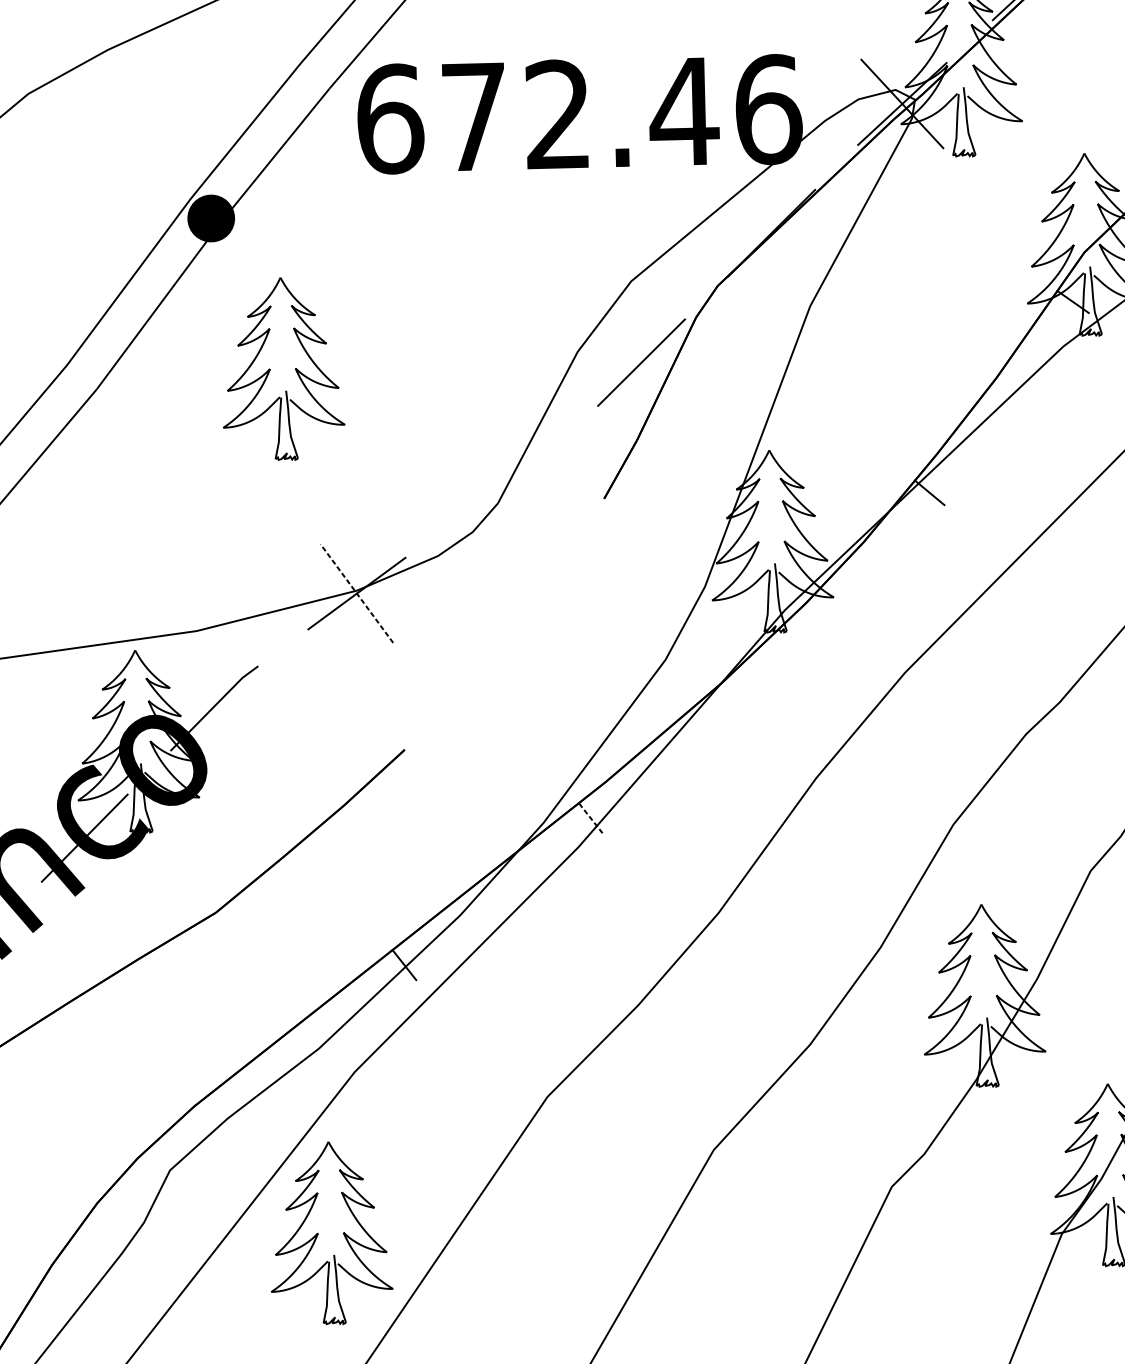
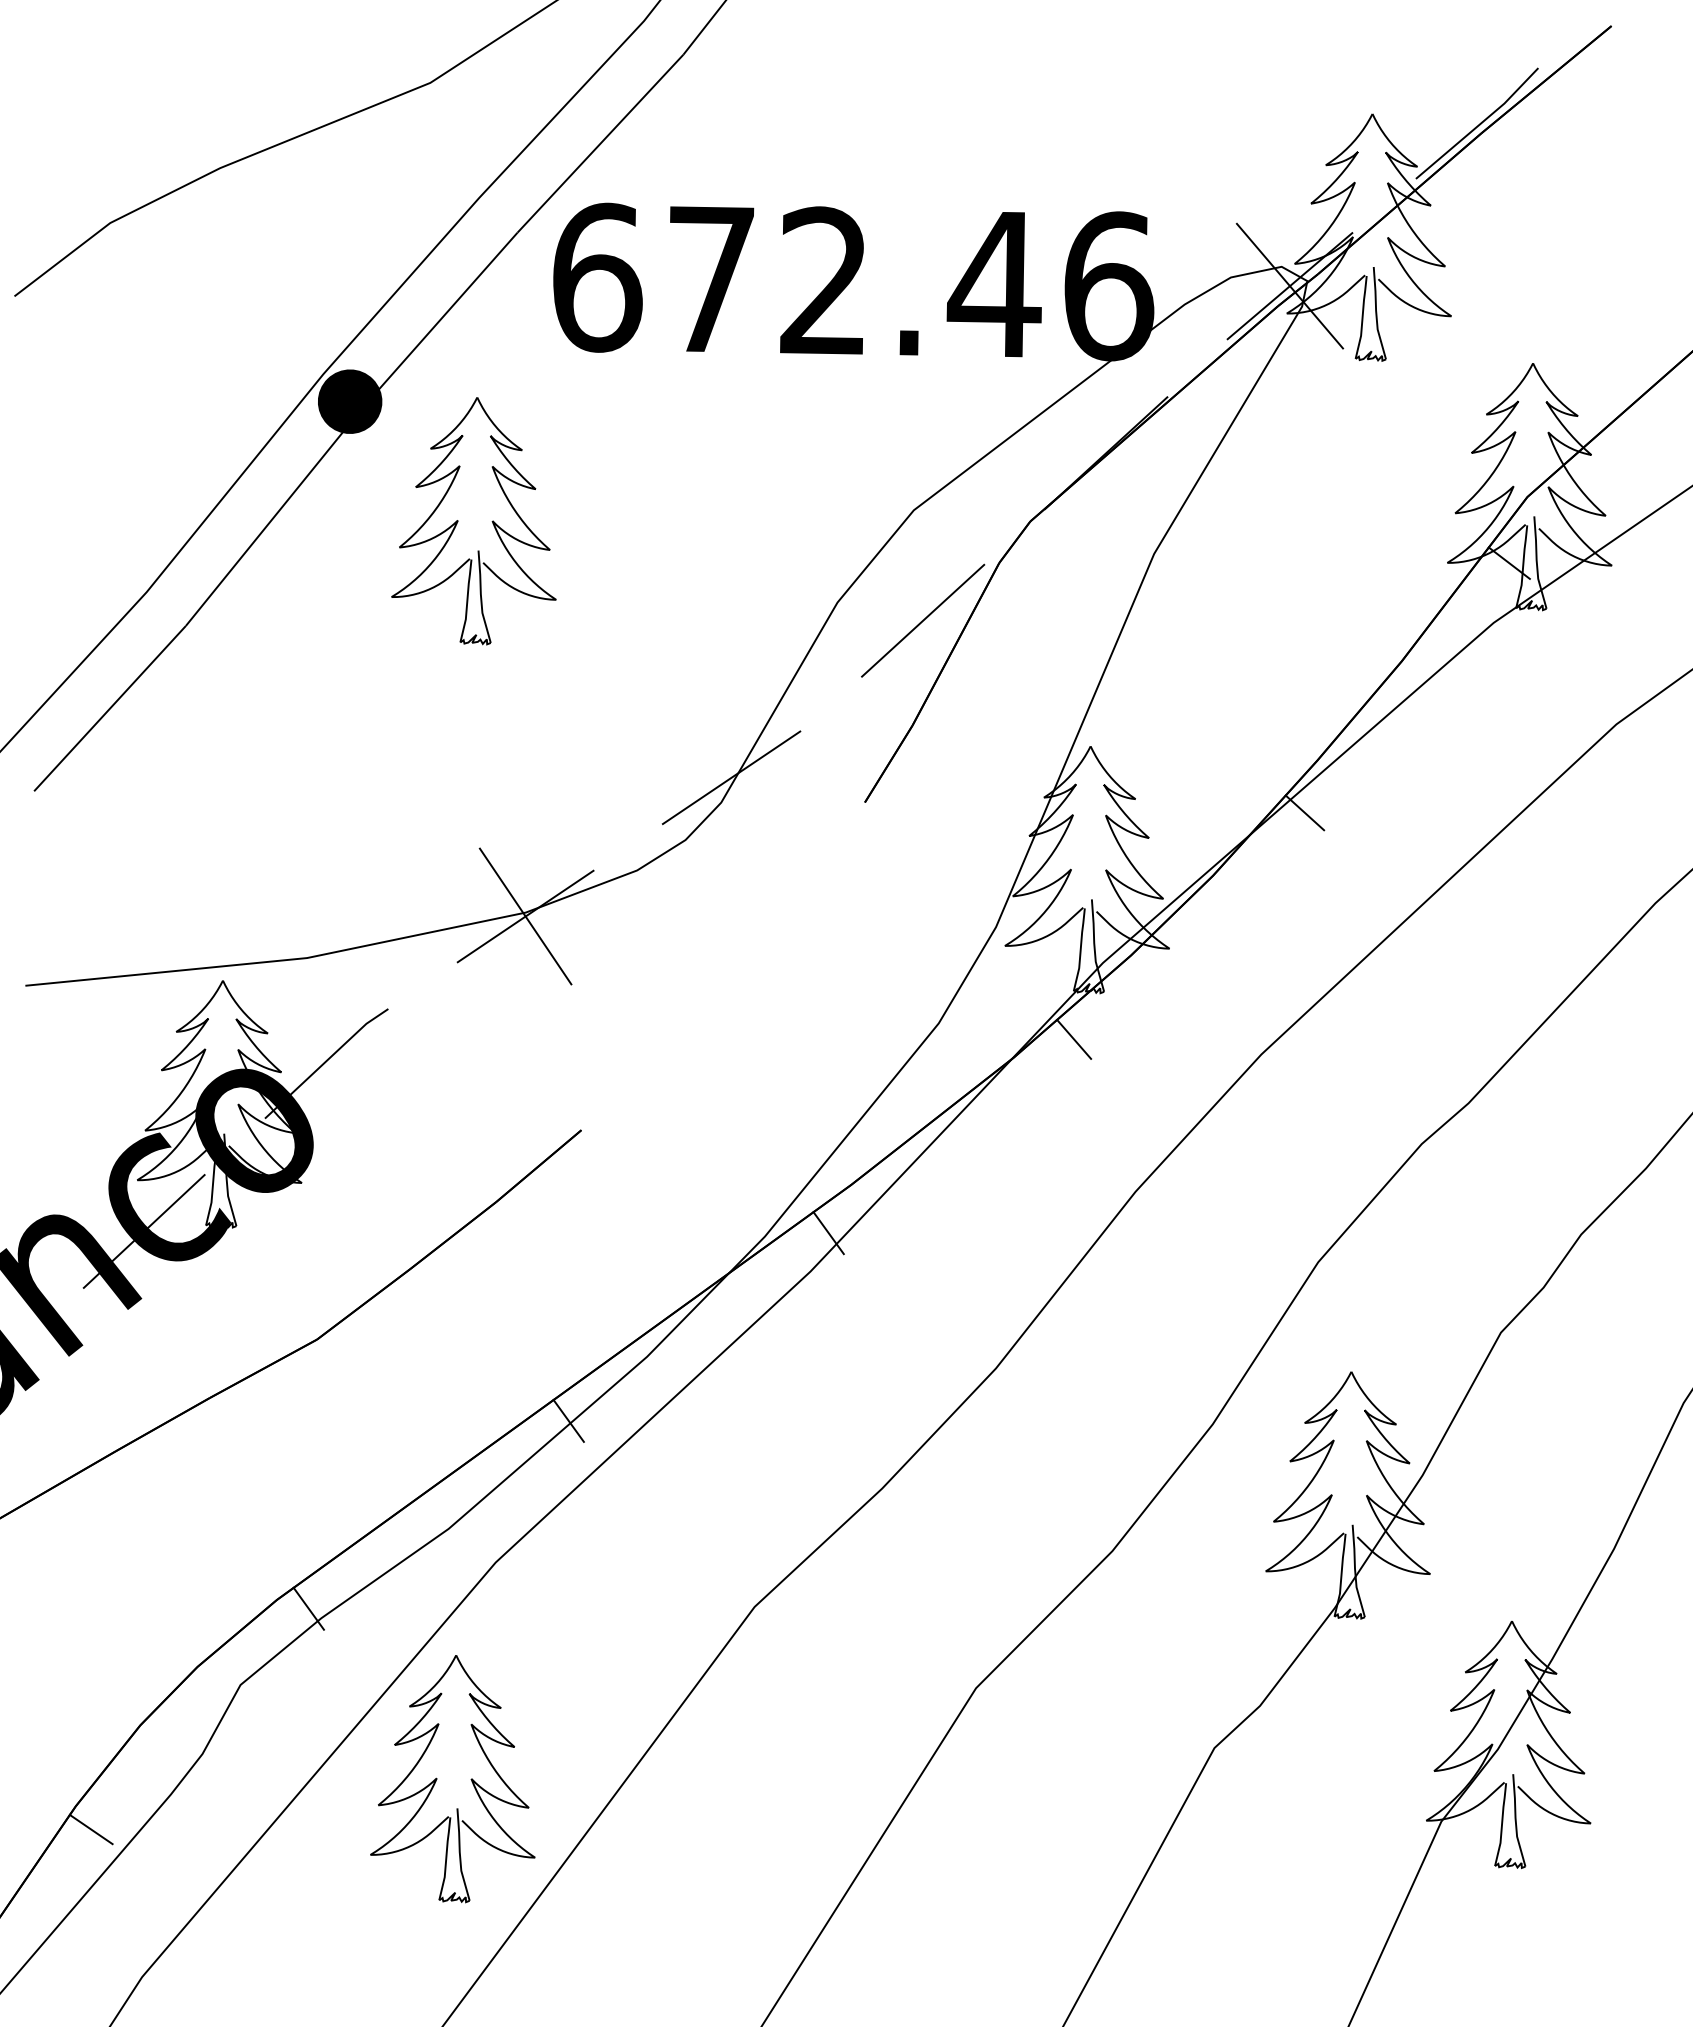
part: (270, 369) -> (458, 521), moved
line: (504, 484) -> (731, 777), added
line: (356, 593) -> (525, 916), dashed -> solid
line: (766, 666) -> (1074, 1038), added
line: (590, 818) -> (828, 1233), dashed -> solid
line: (217, 1111) -> (308, 1608), added
line: (63, 1281) -> (90, 1829), added

